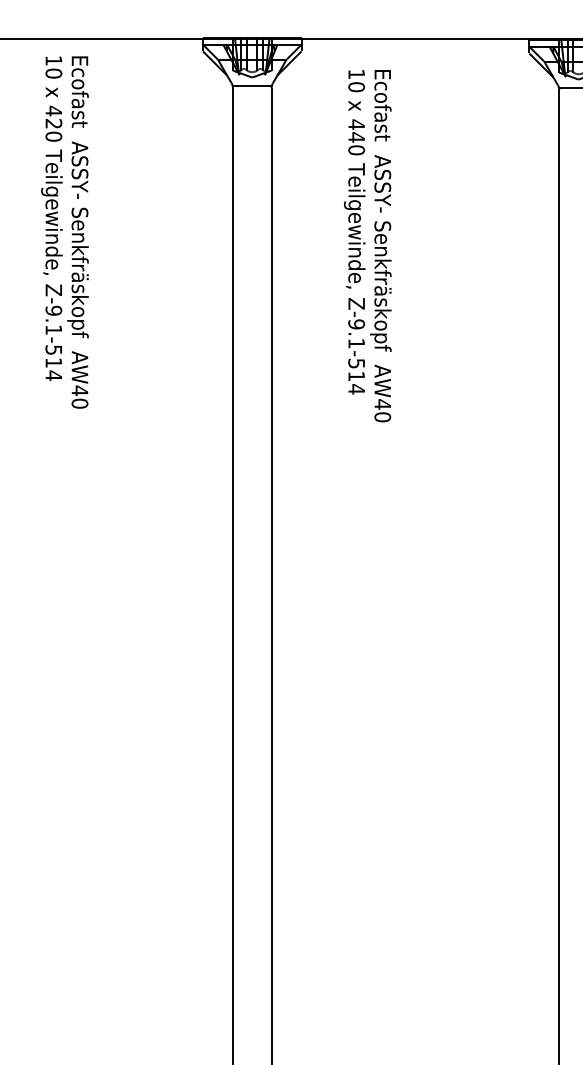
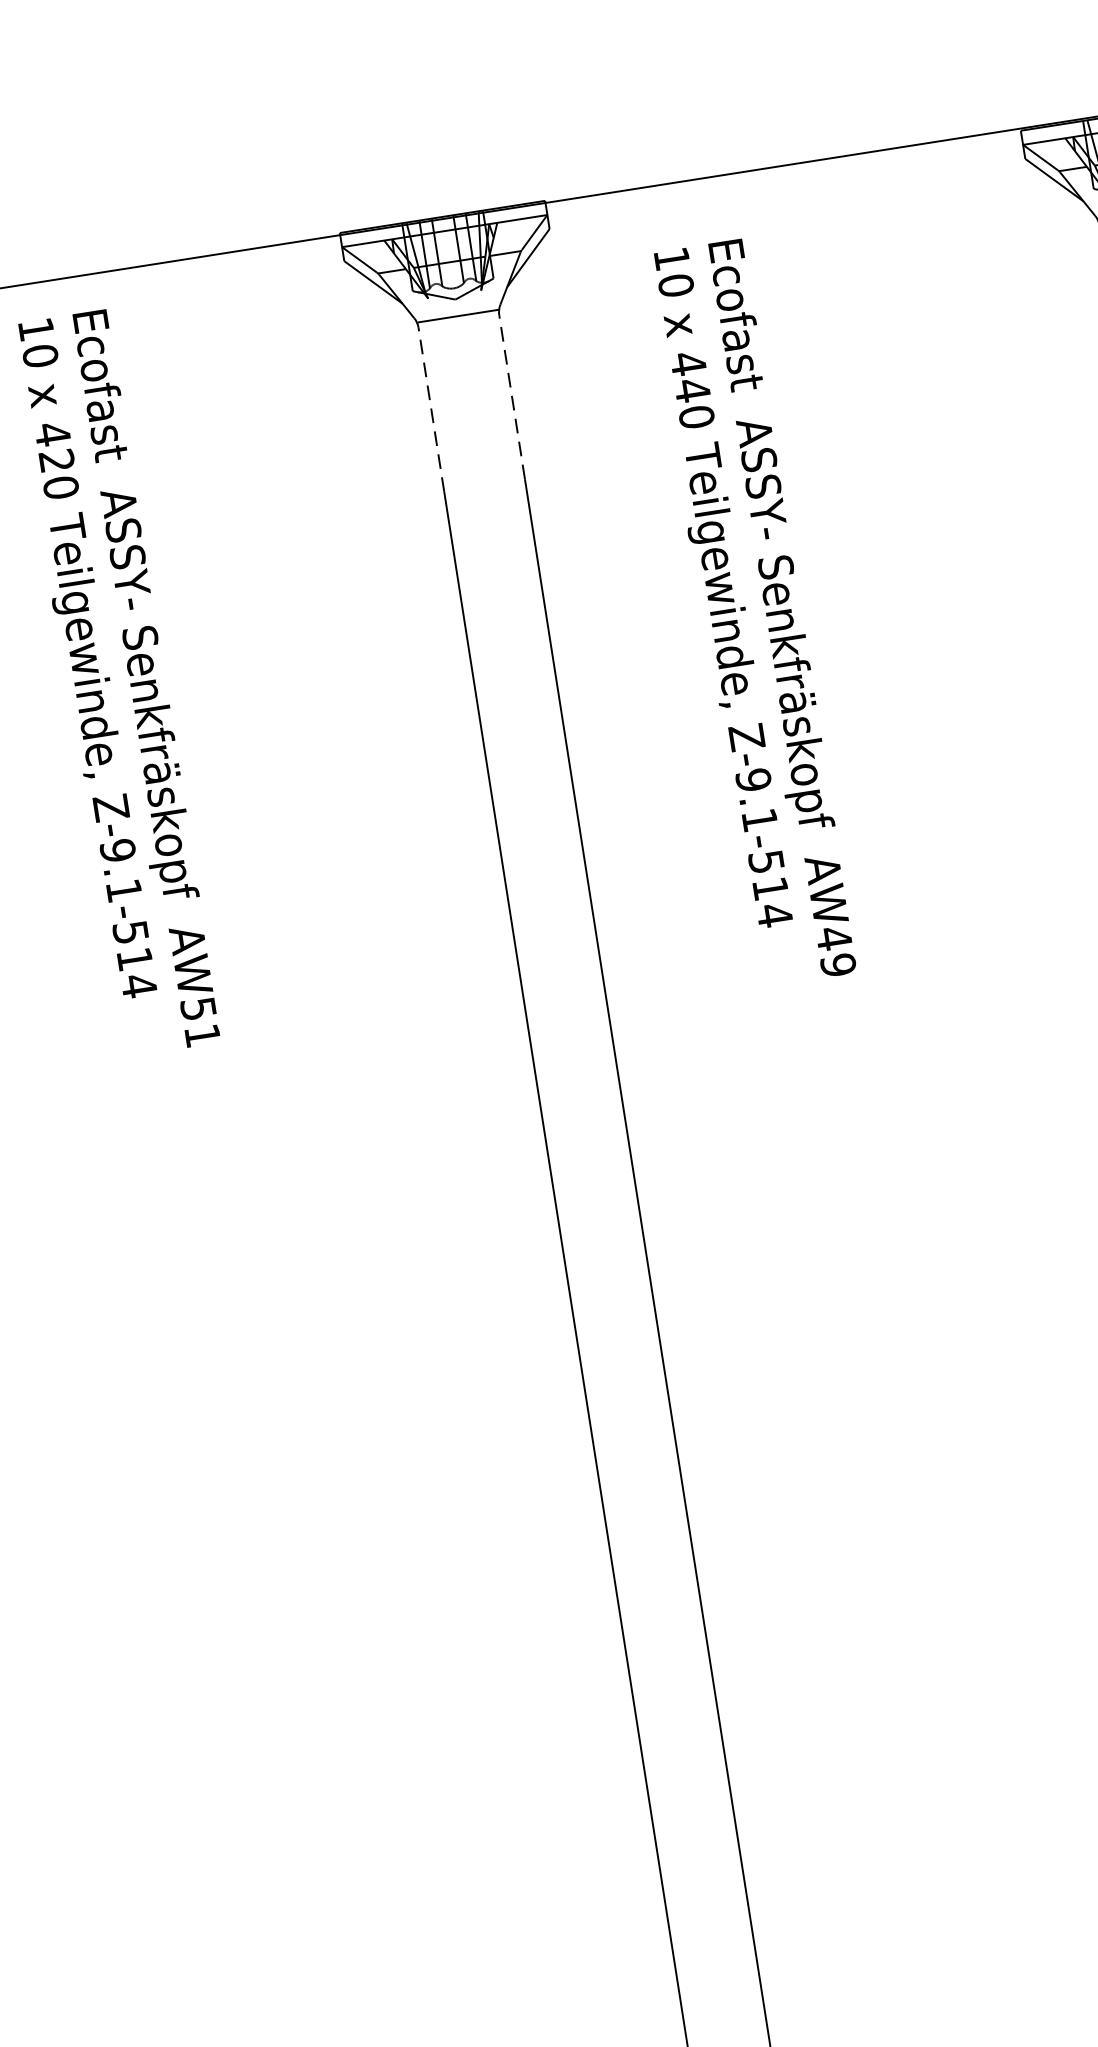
line: (232, 126) -> (430, 408), solid -> dashed
line: (271, 126) -> (511, 395), solid -> dashed
text: (79, 396) -> (199, 1020), AW40 -> AW51
text: (382, 417) -> (837, 965), AW40 -> AW49

